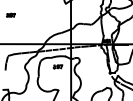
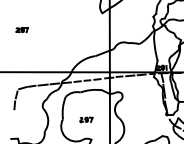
part: (57, 66) -> (85, 119), moved

